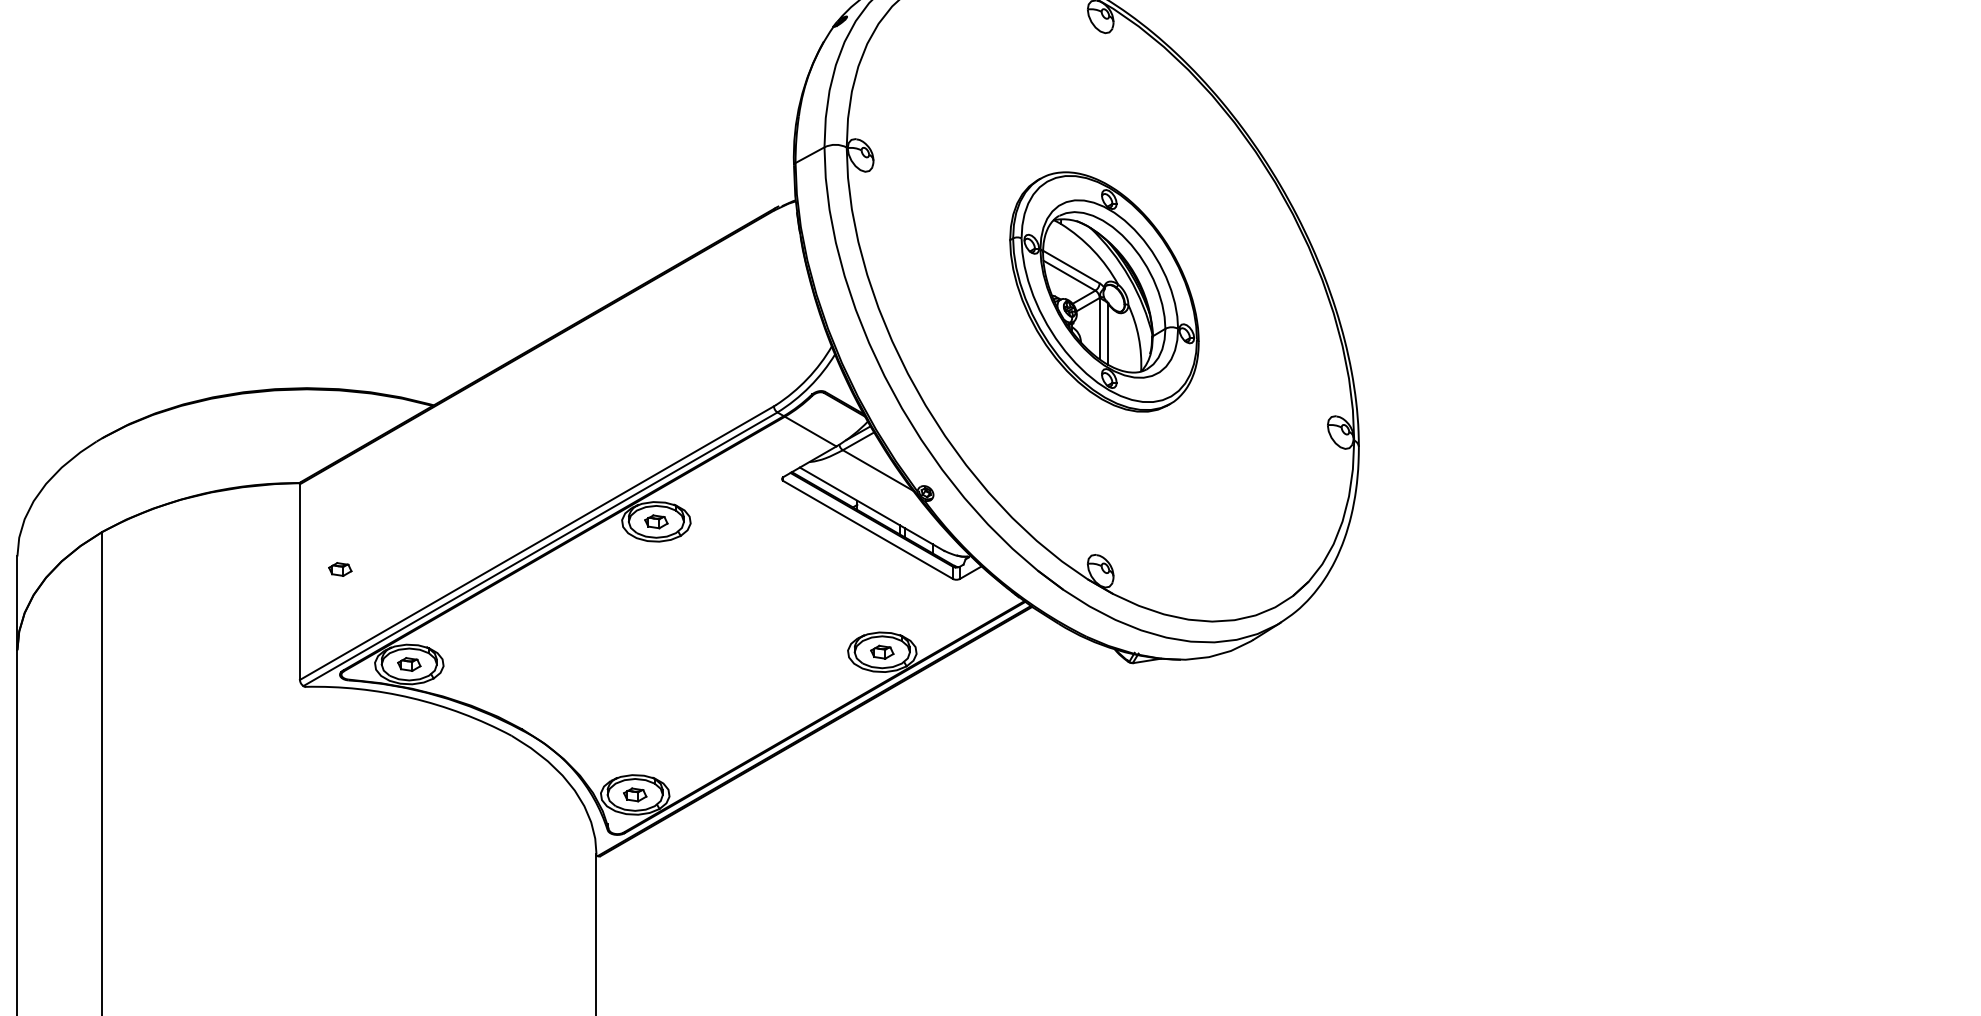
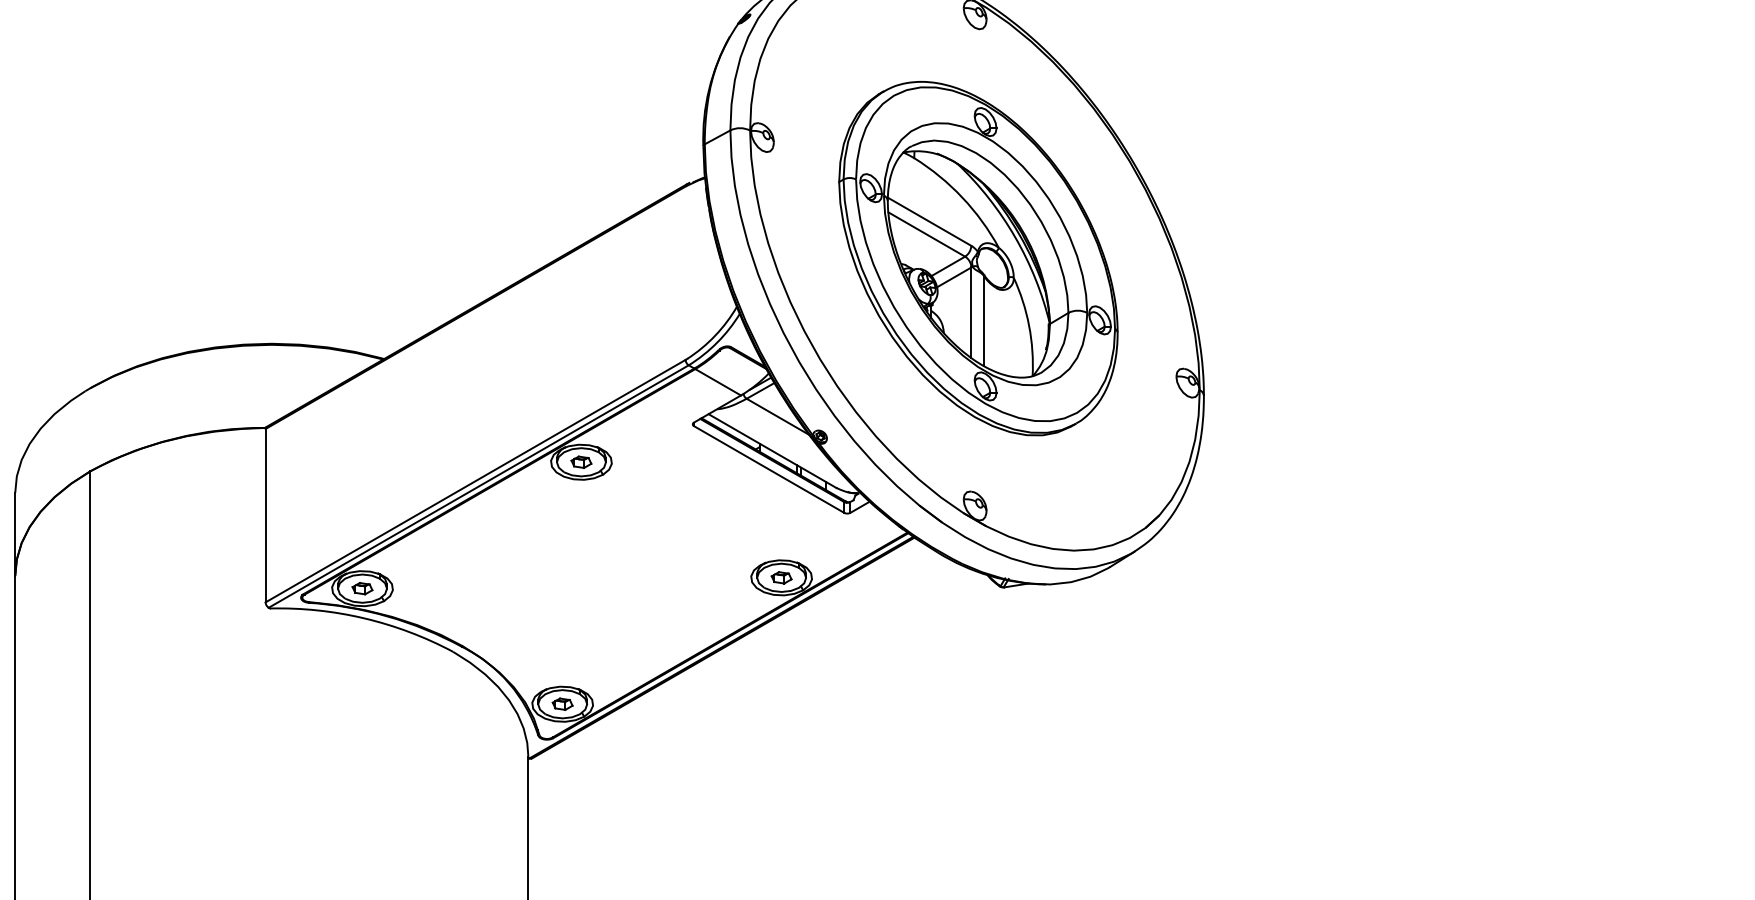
part: (1104, 291) -> (978, 258), size x1.67
part: (340, 569) -> (301, 504), removed

